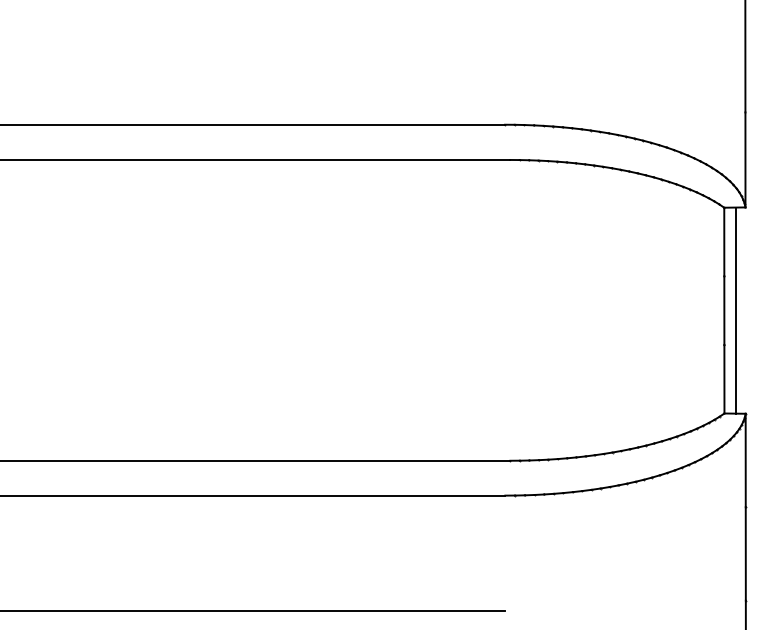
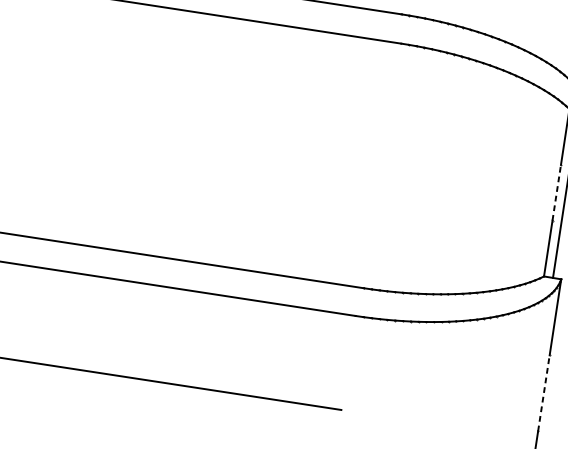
line: (724, 310) -> (556, 192), solid -> dashed
line: (745, 553) -> (543, 392), solid -> dashed

